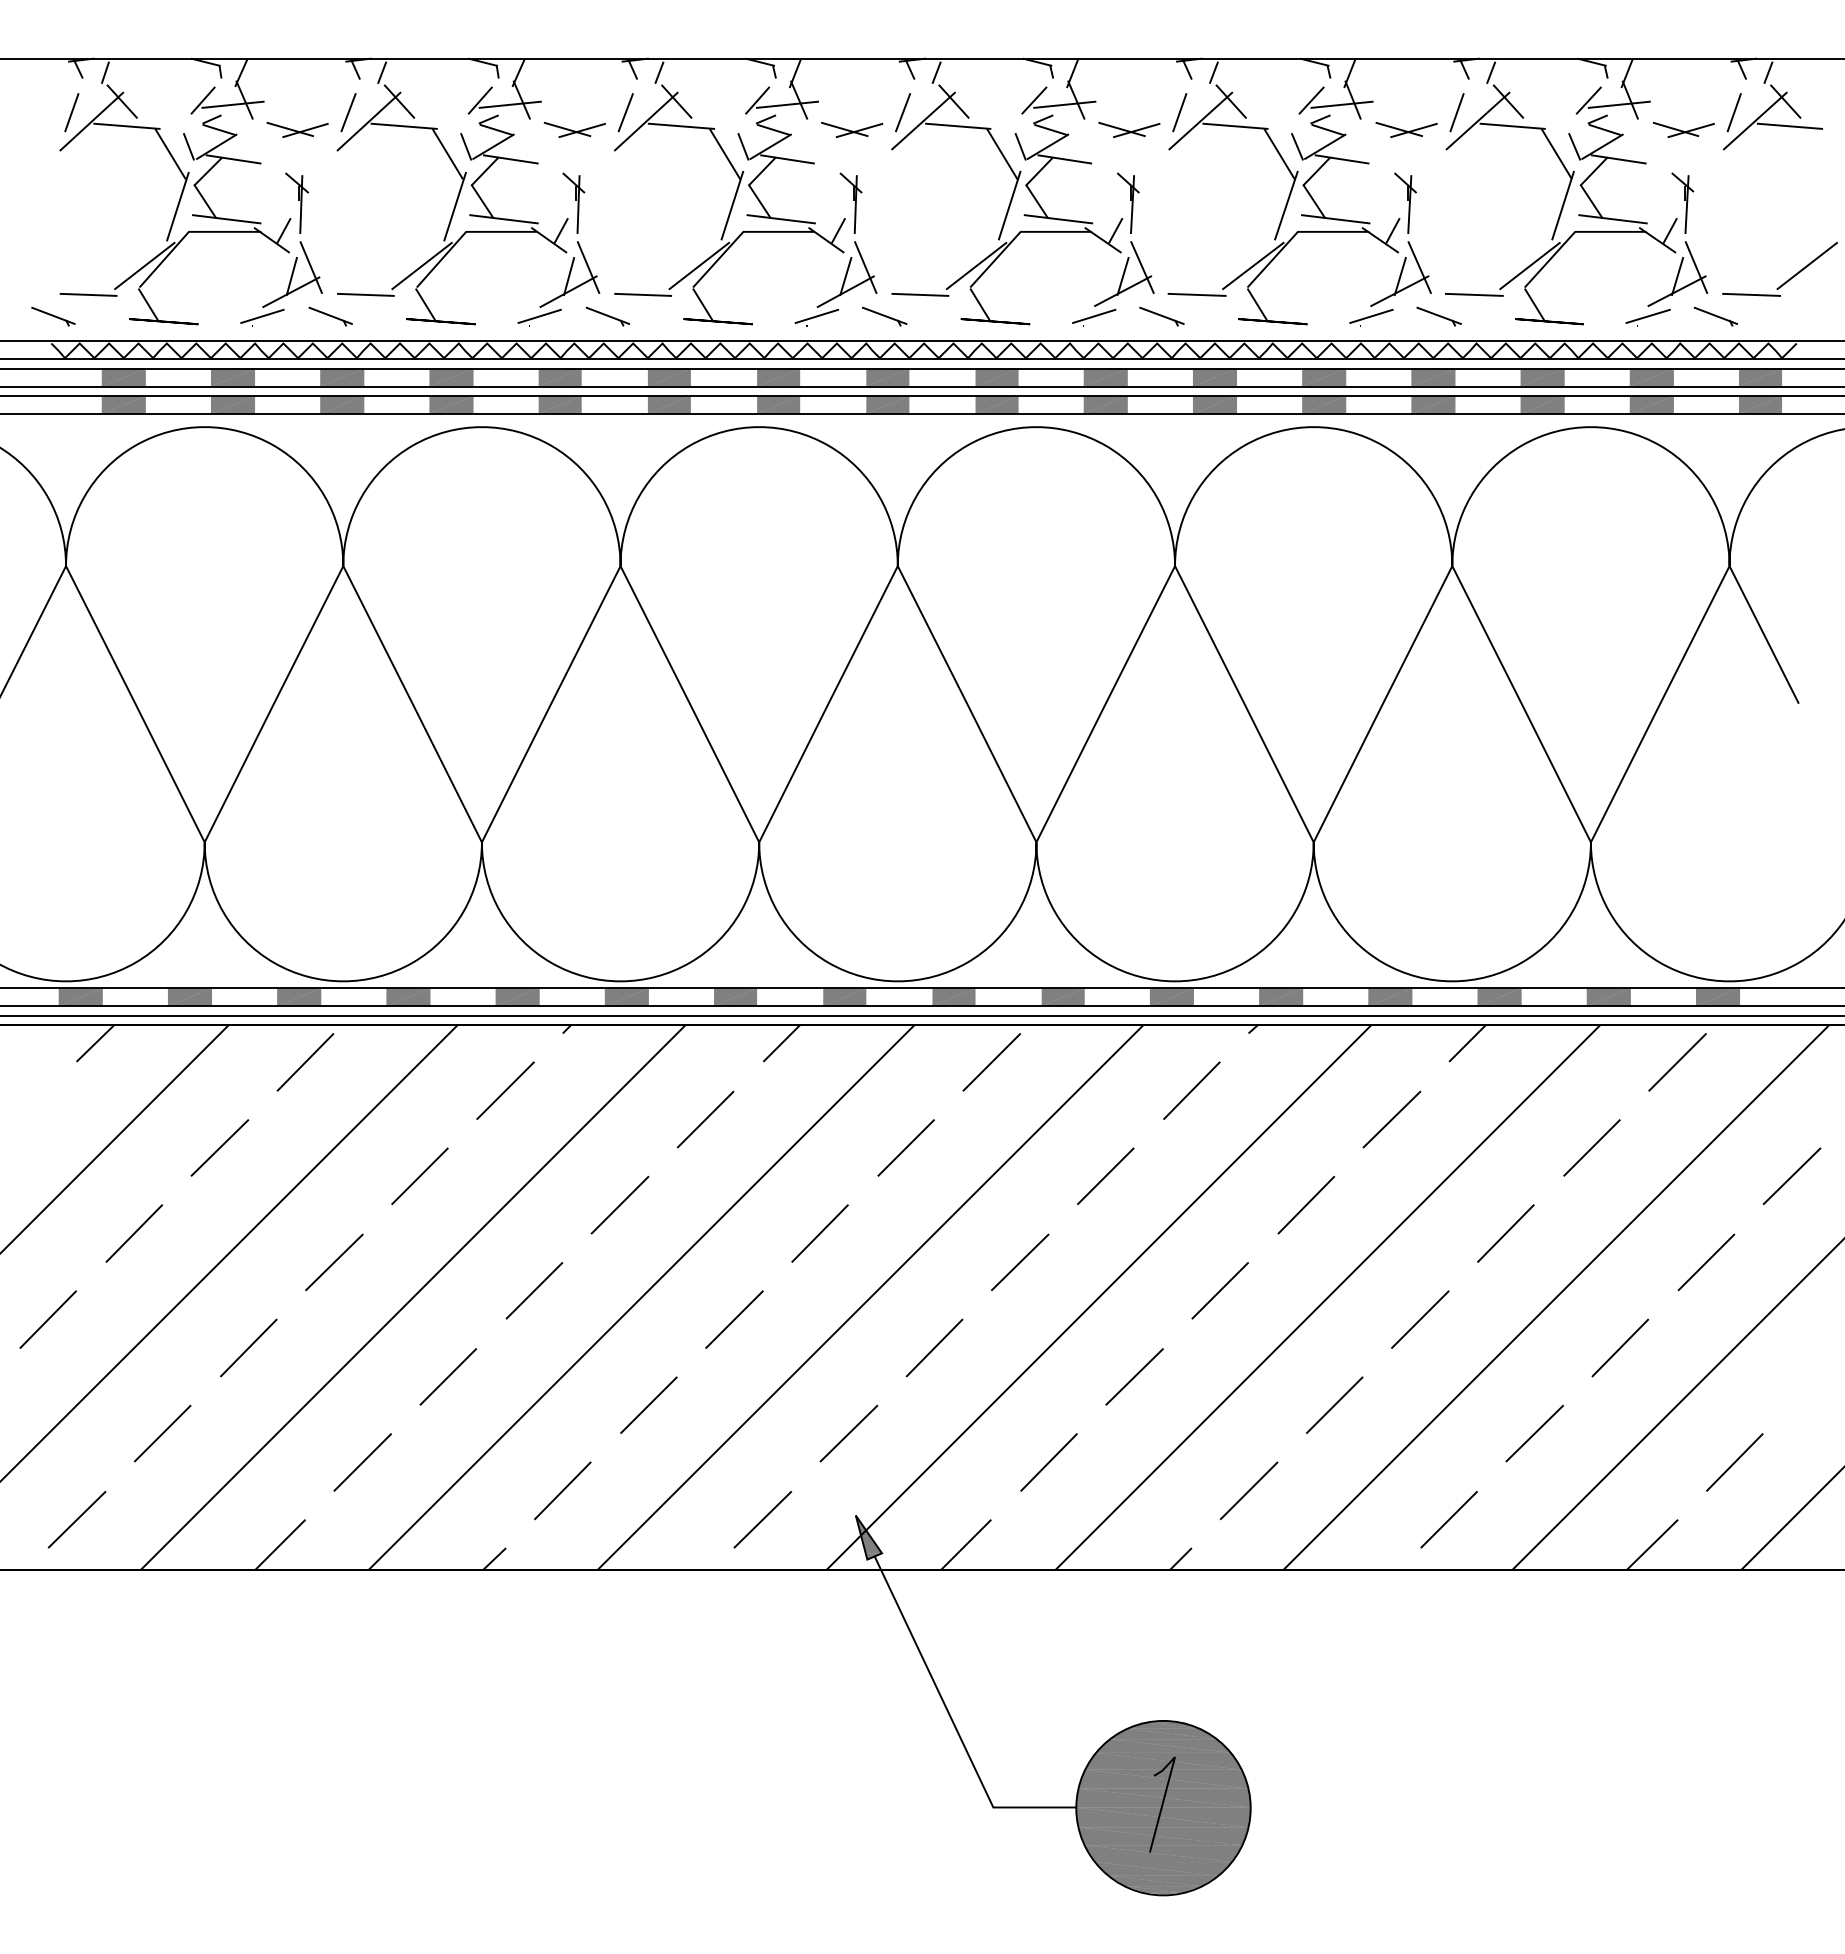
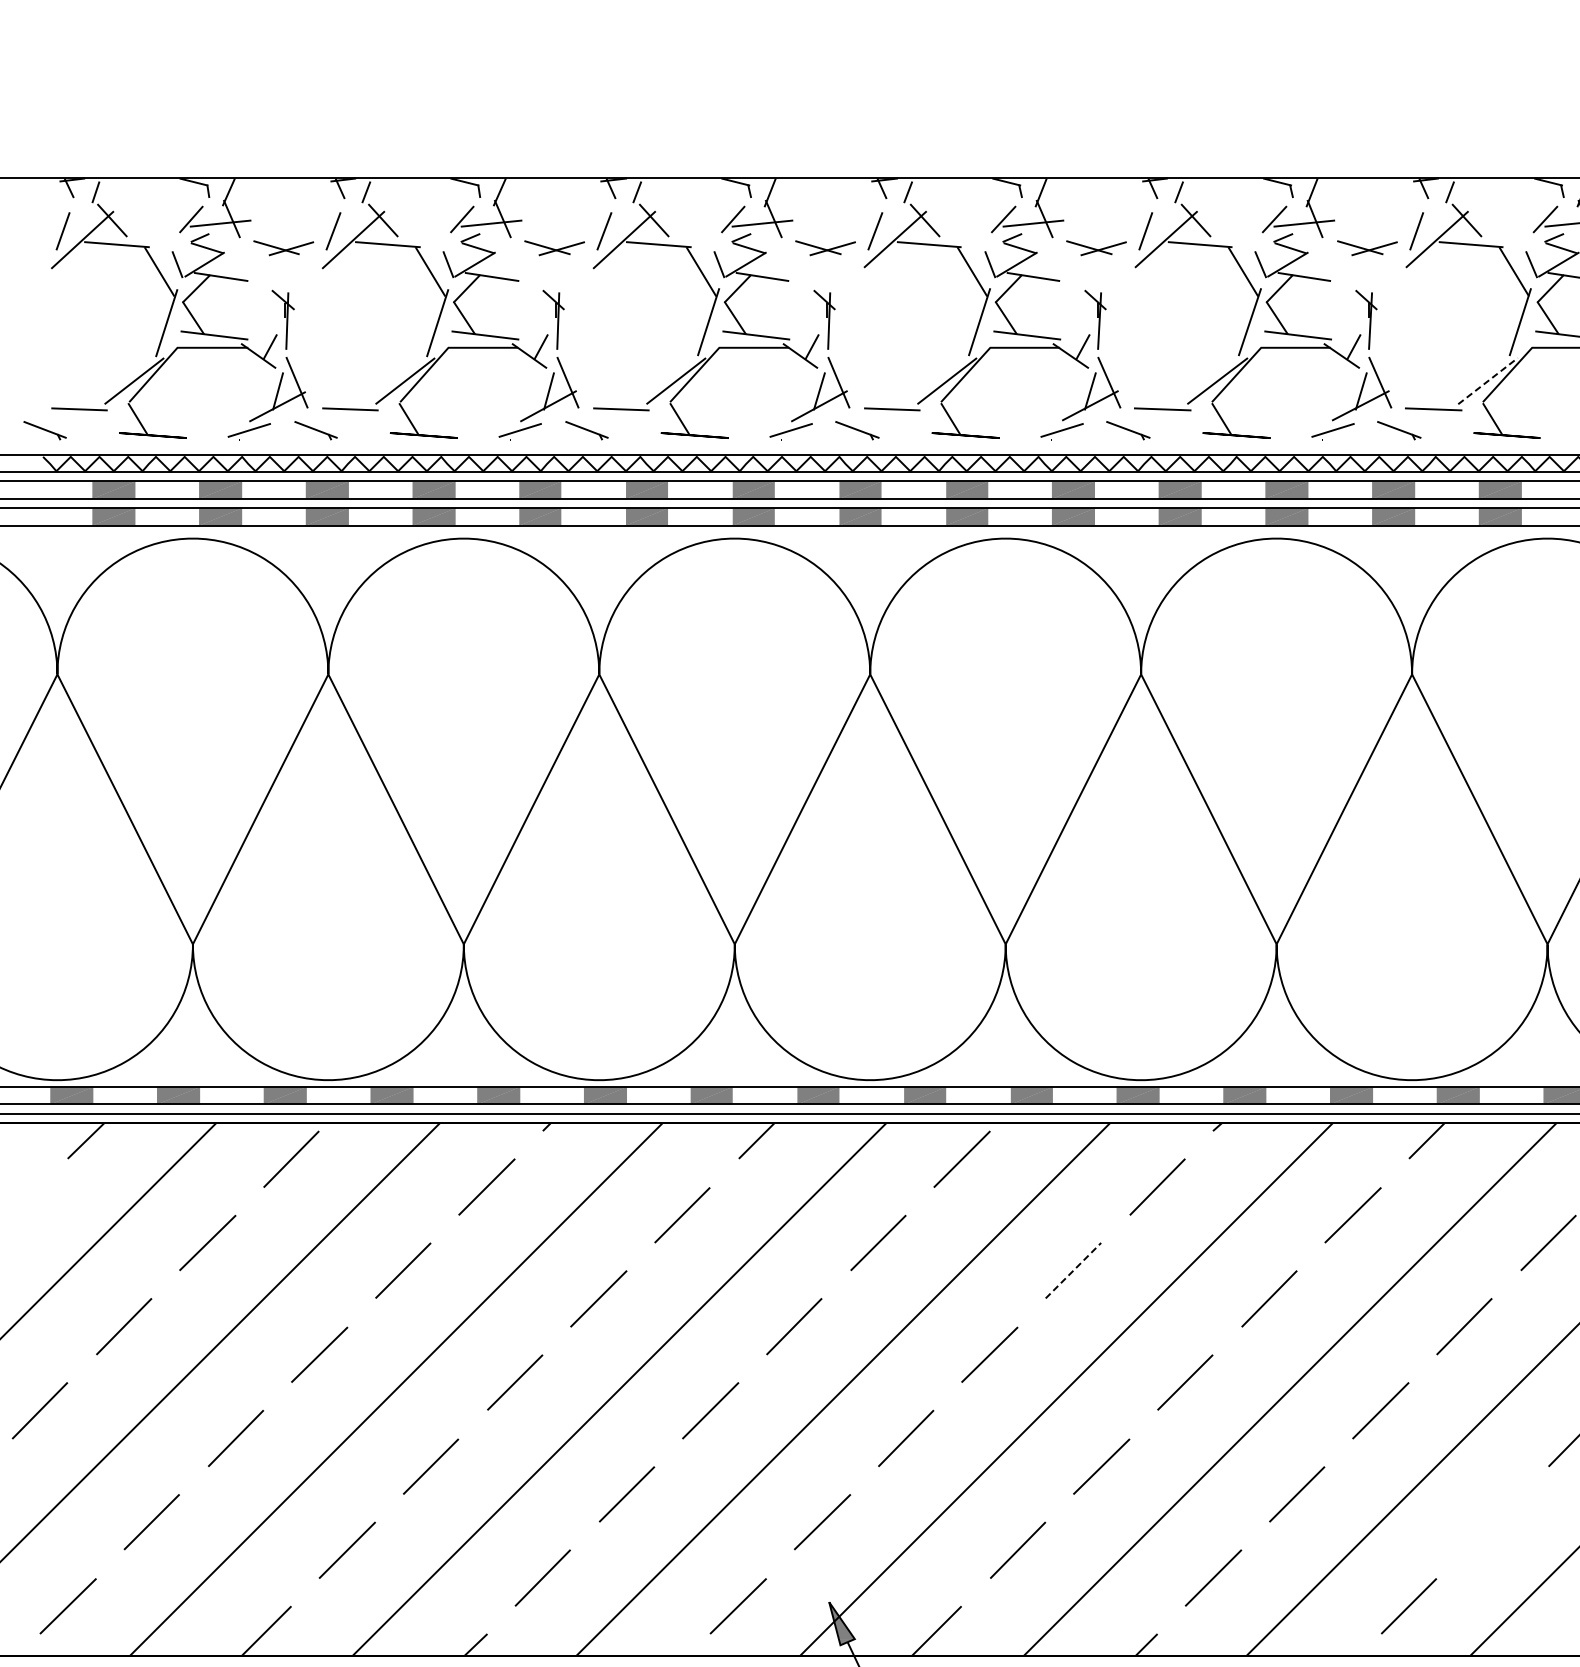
line: (1530, 266) -> (1488, 381), solid -> dashed
line: (1106, 1175) -> (1074, 1269), solid -> dashed
line: (1534, 1433) -> (1492, 1522), removed

